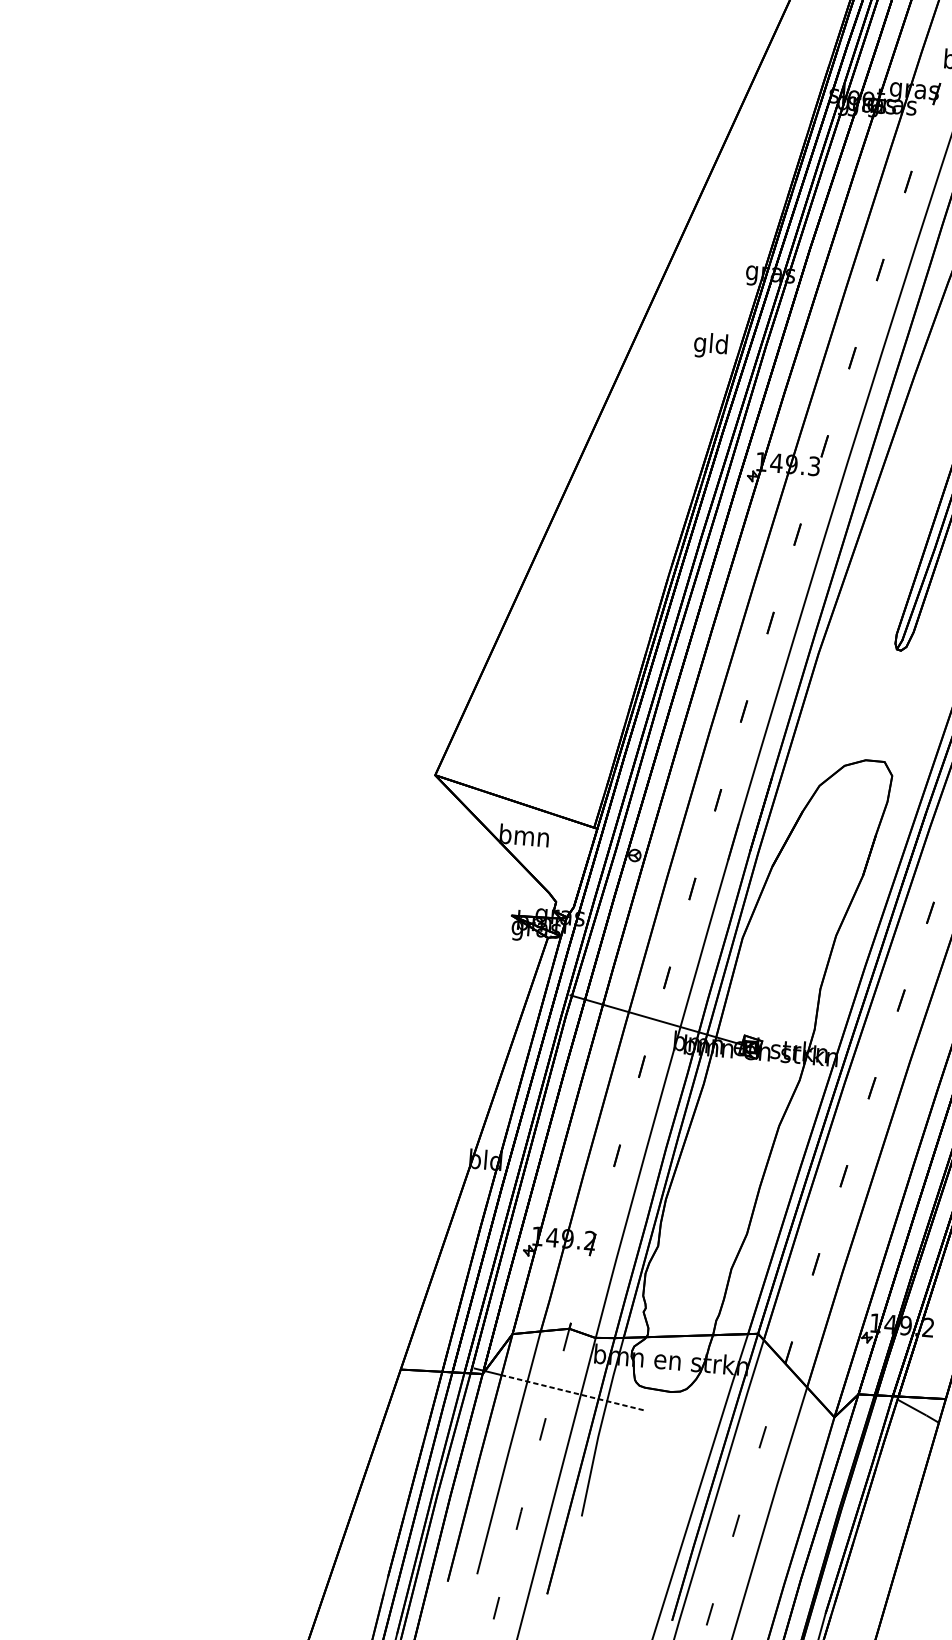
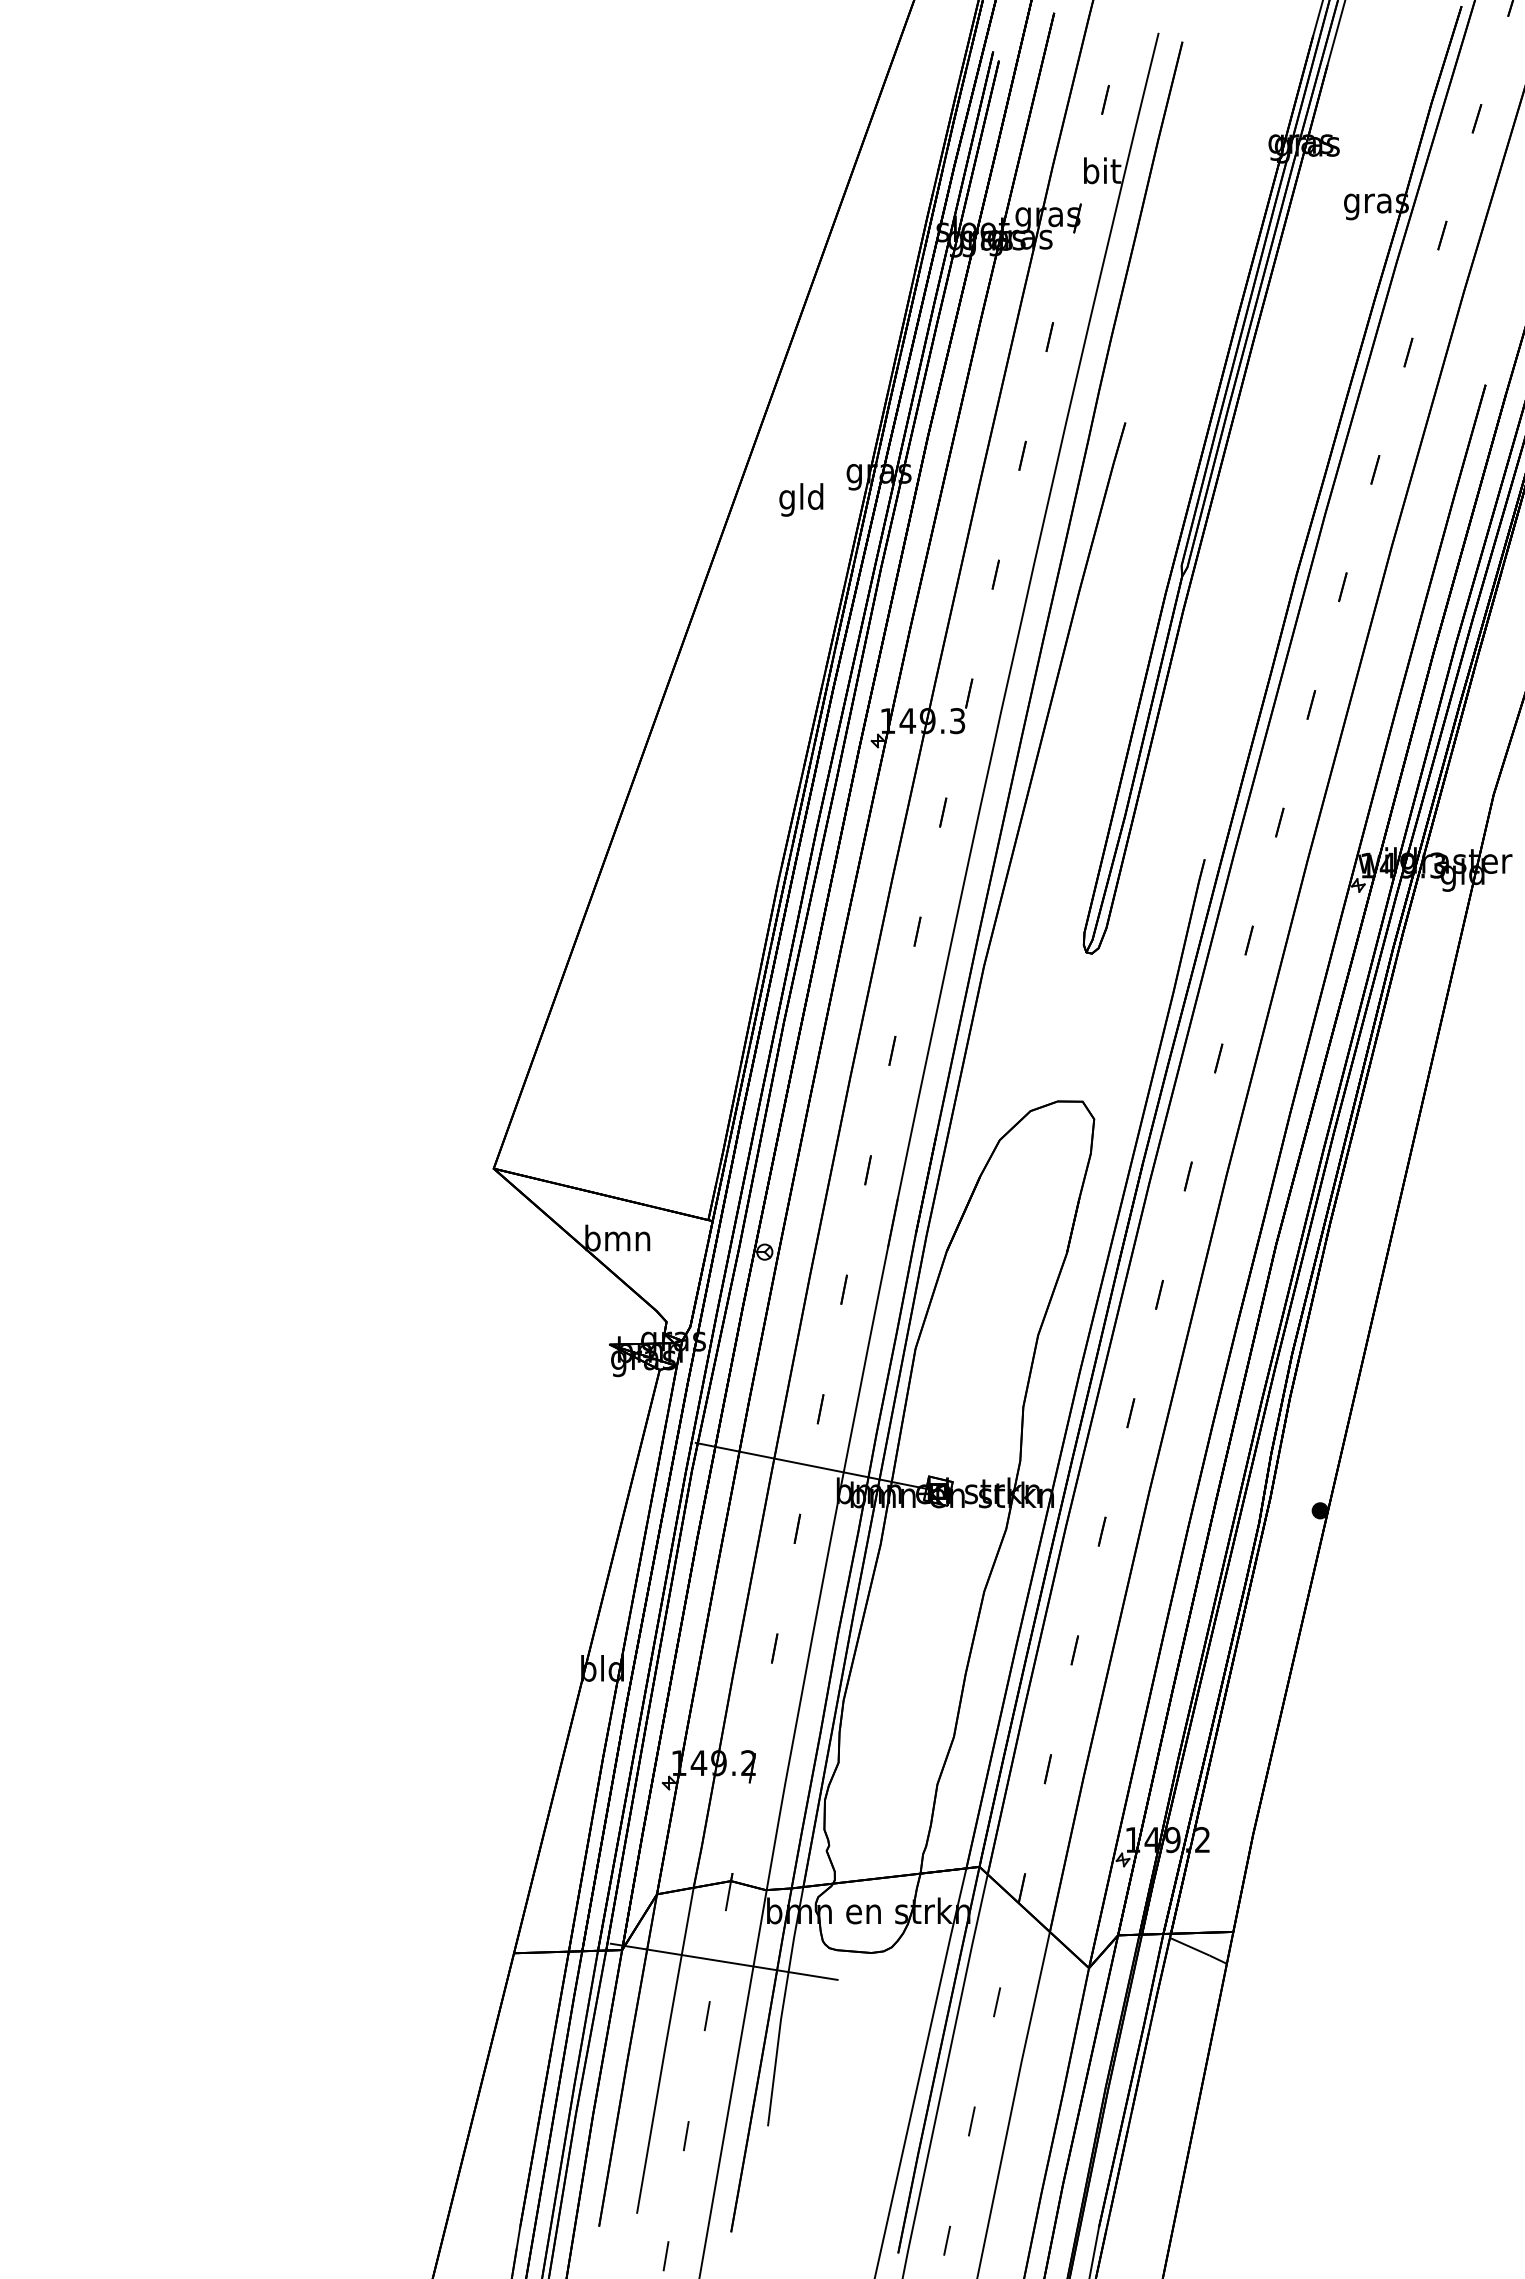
text: (710, 345) -> (801, 499), moved
line: (572, 1392) -> (741, 1964), dashed -> solid

